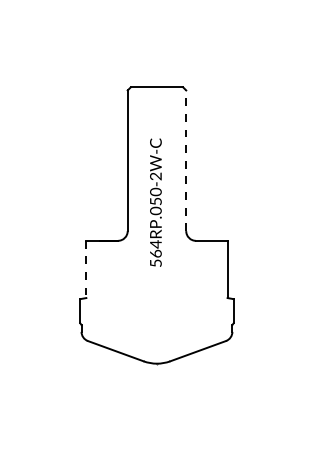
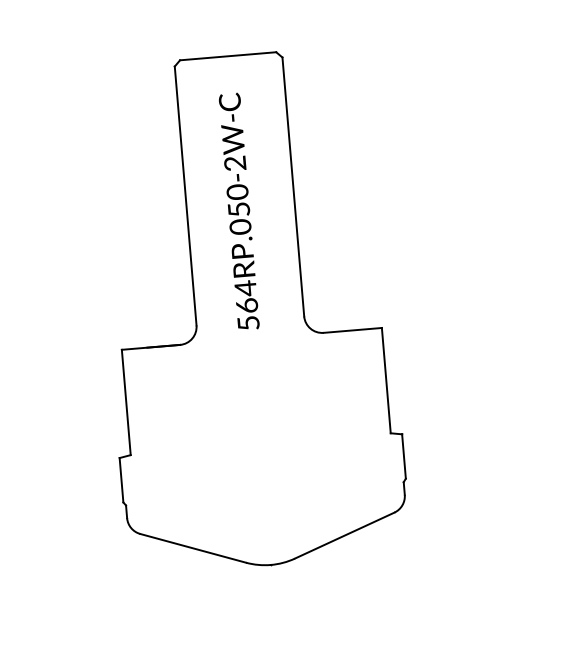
line: (186, 160) -> (293, 186), dashed -> solid
text: (155, 202) -> (238, 211), moved
line: (86, 269) -> (126, 402), dashed -> solid

